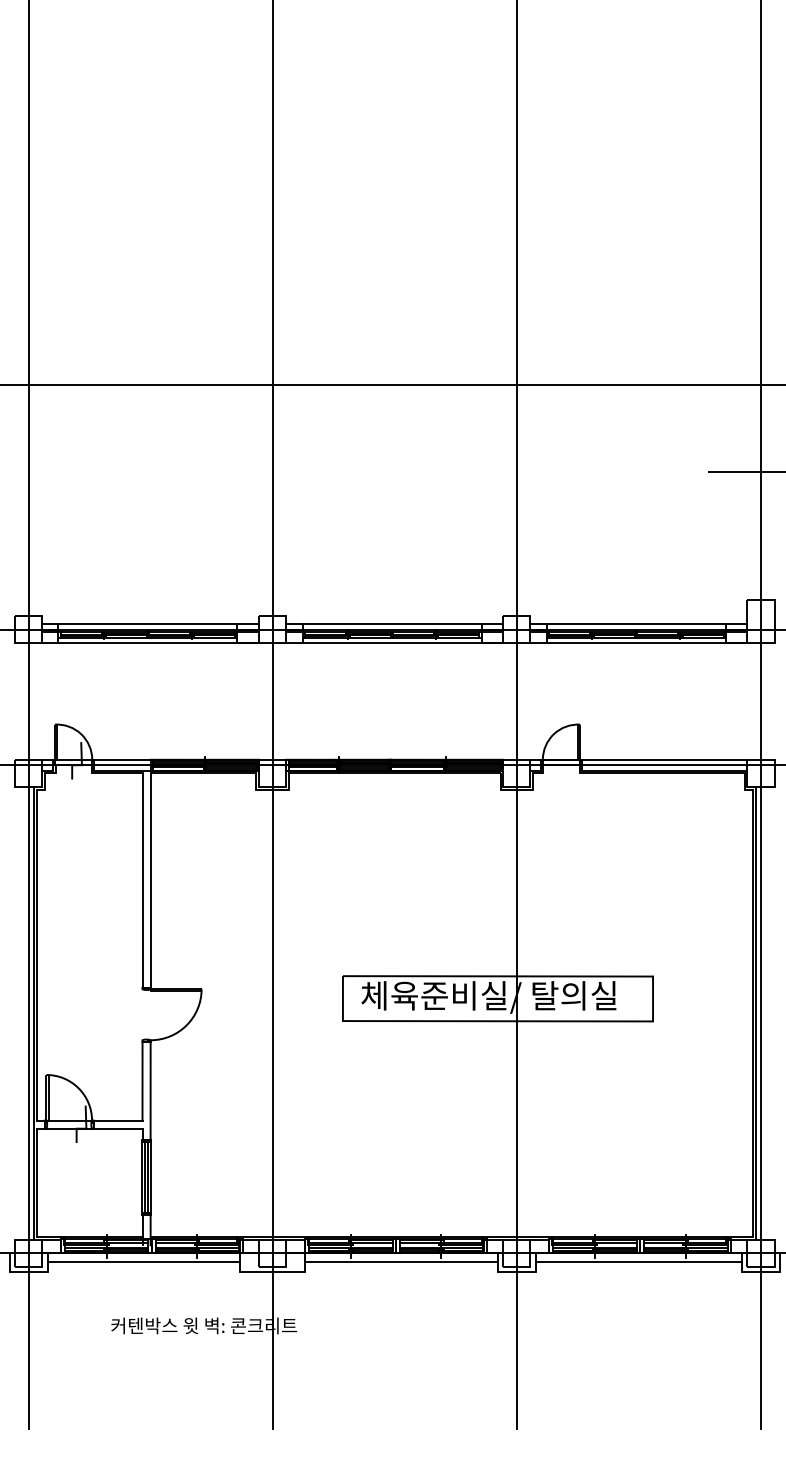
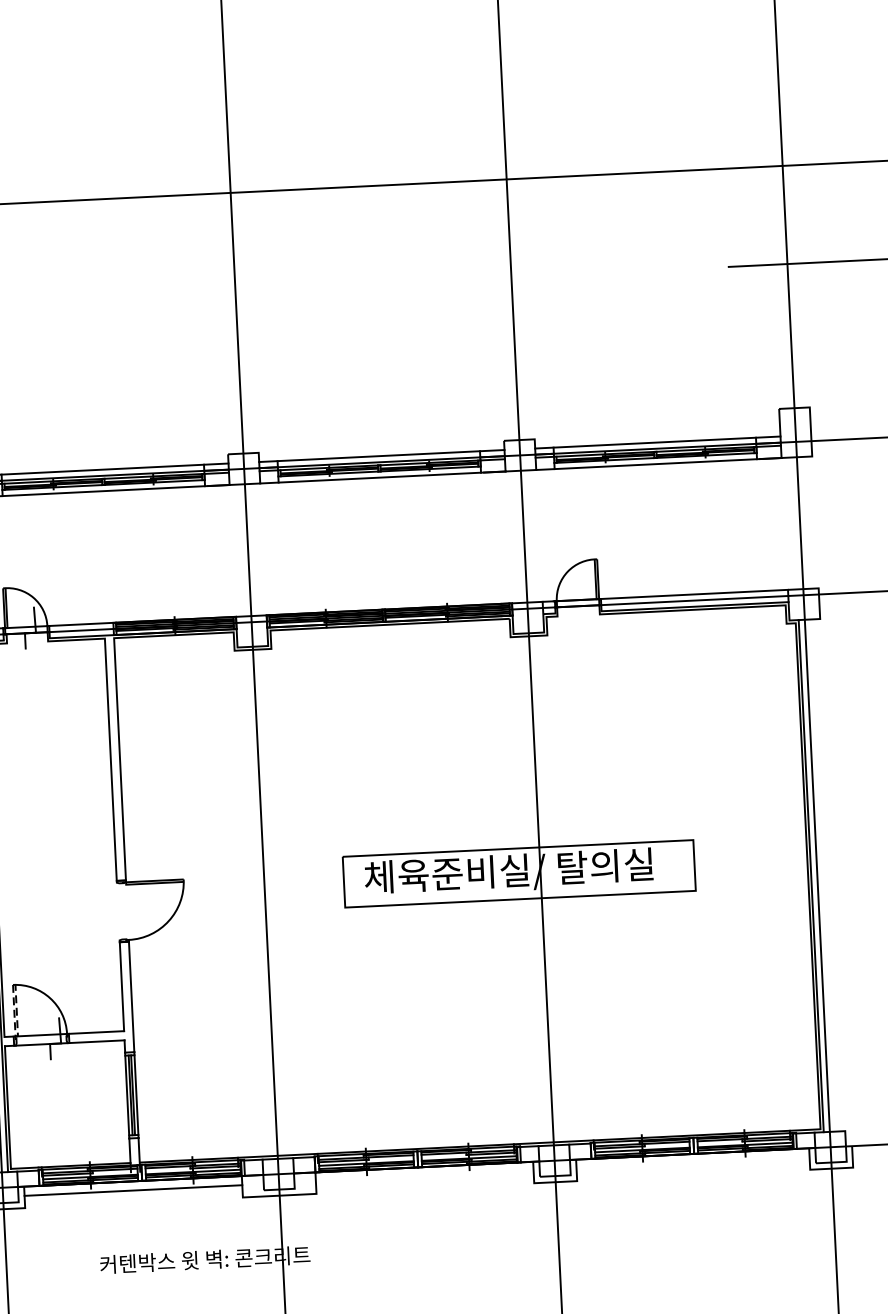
line: (47, 1120) -> (16, 1036), solid -> dashed
line: (401, 1261) -> (424, 1176), removed
line: (638, 1261) -> (692, 1163), removed

